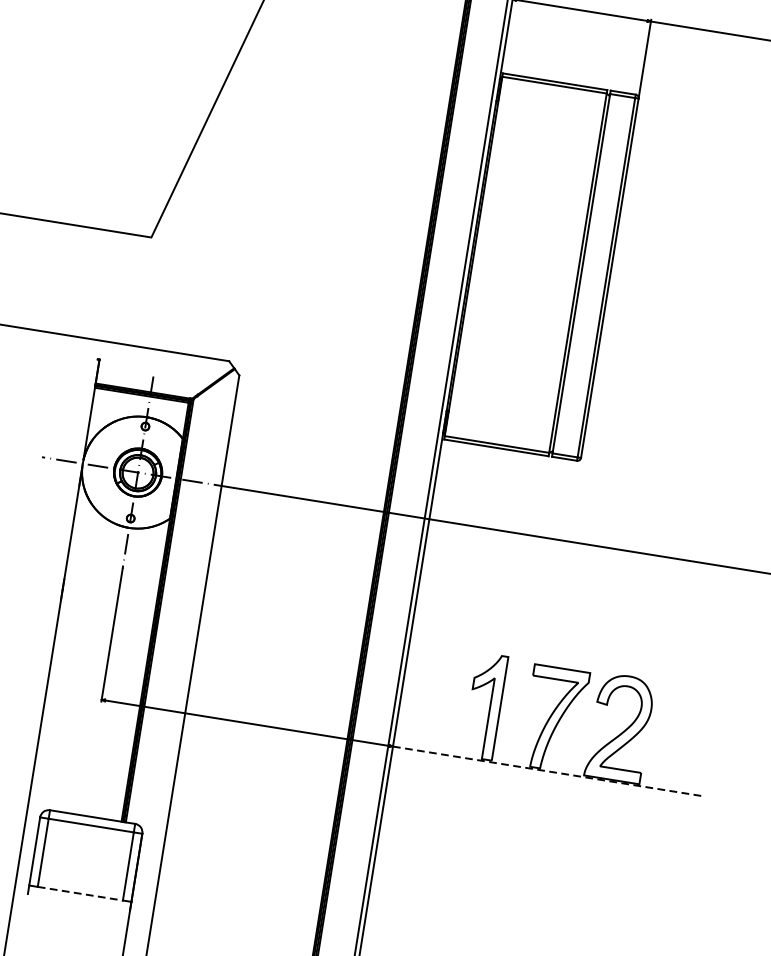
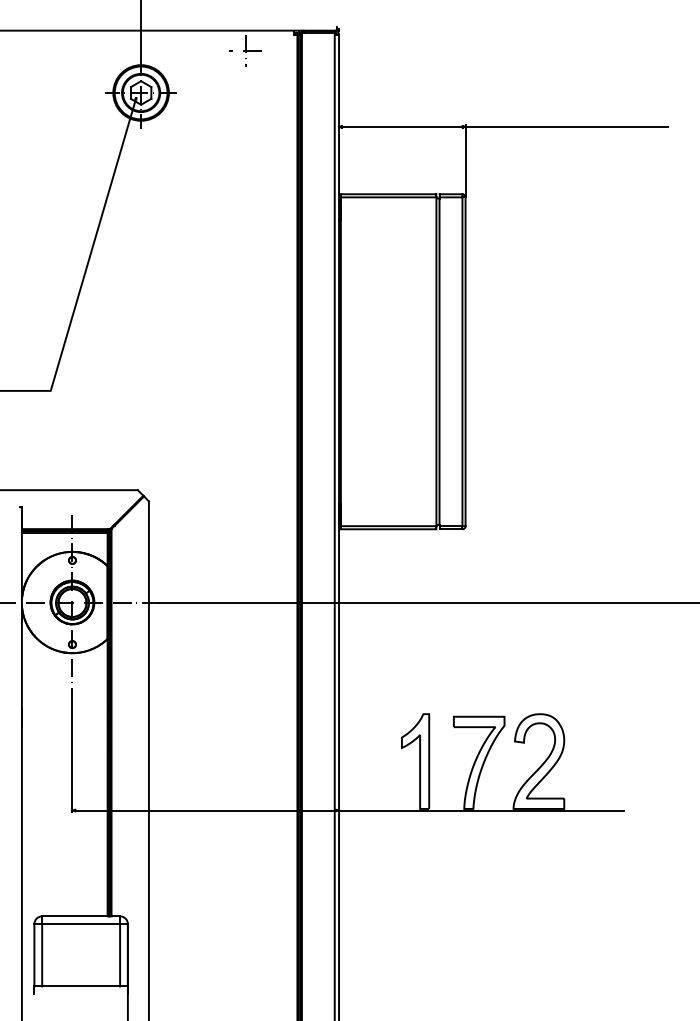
line: (548, 771) -> (481, 810), dashed -> solid
line: (80, 893) -> (81, 986), dashed -> solid

